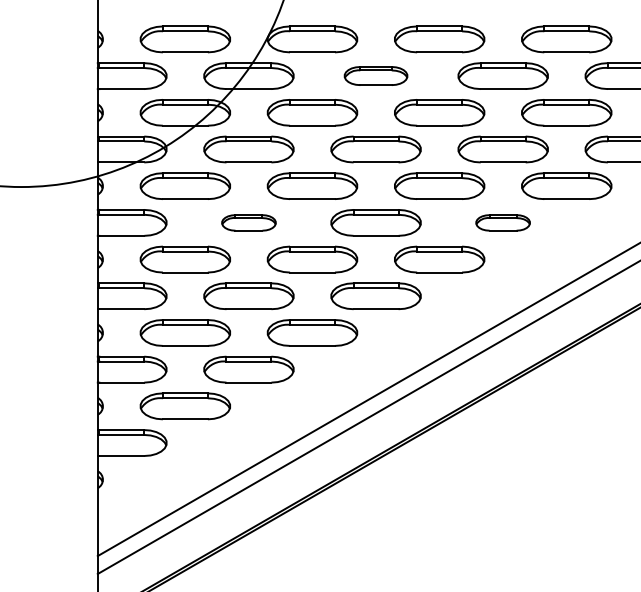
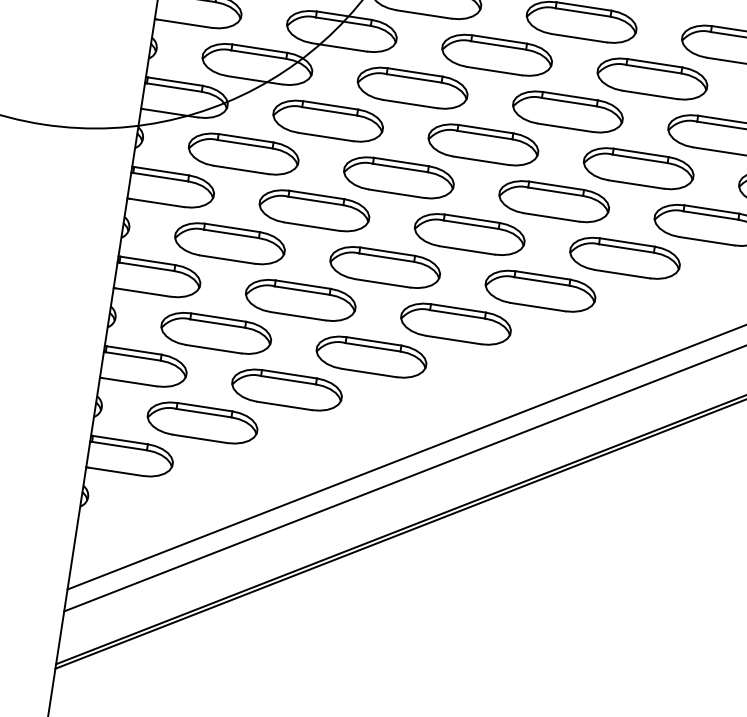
part: (375, 75) -> (496, 54), size x1.43
part: (248, 222) -> (313, 210), size x1.67
part: (502, 222) -> (624, 257), size x1.67

